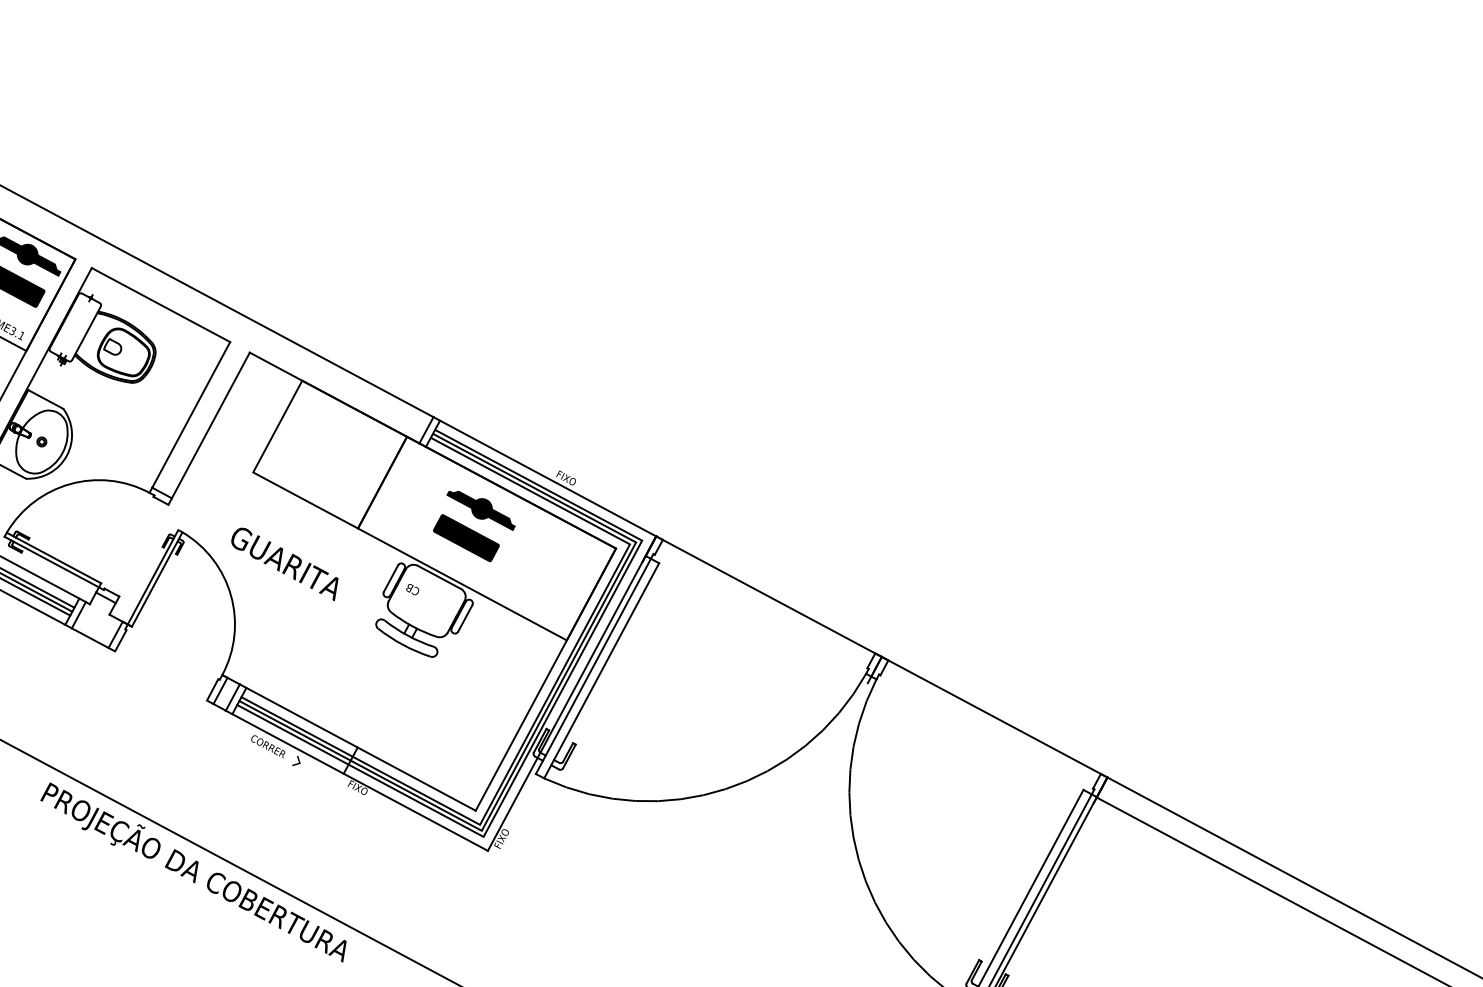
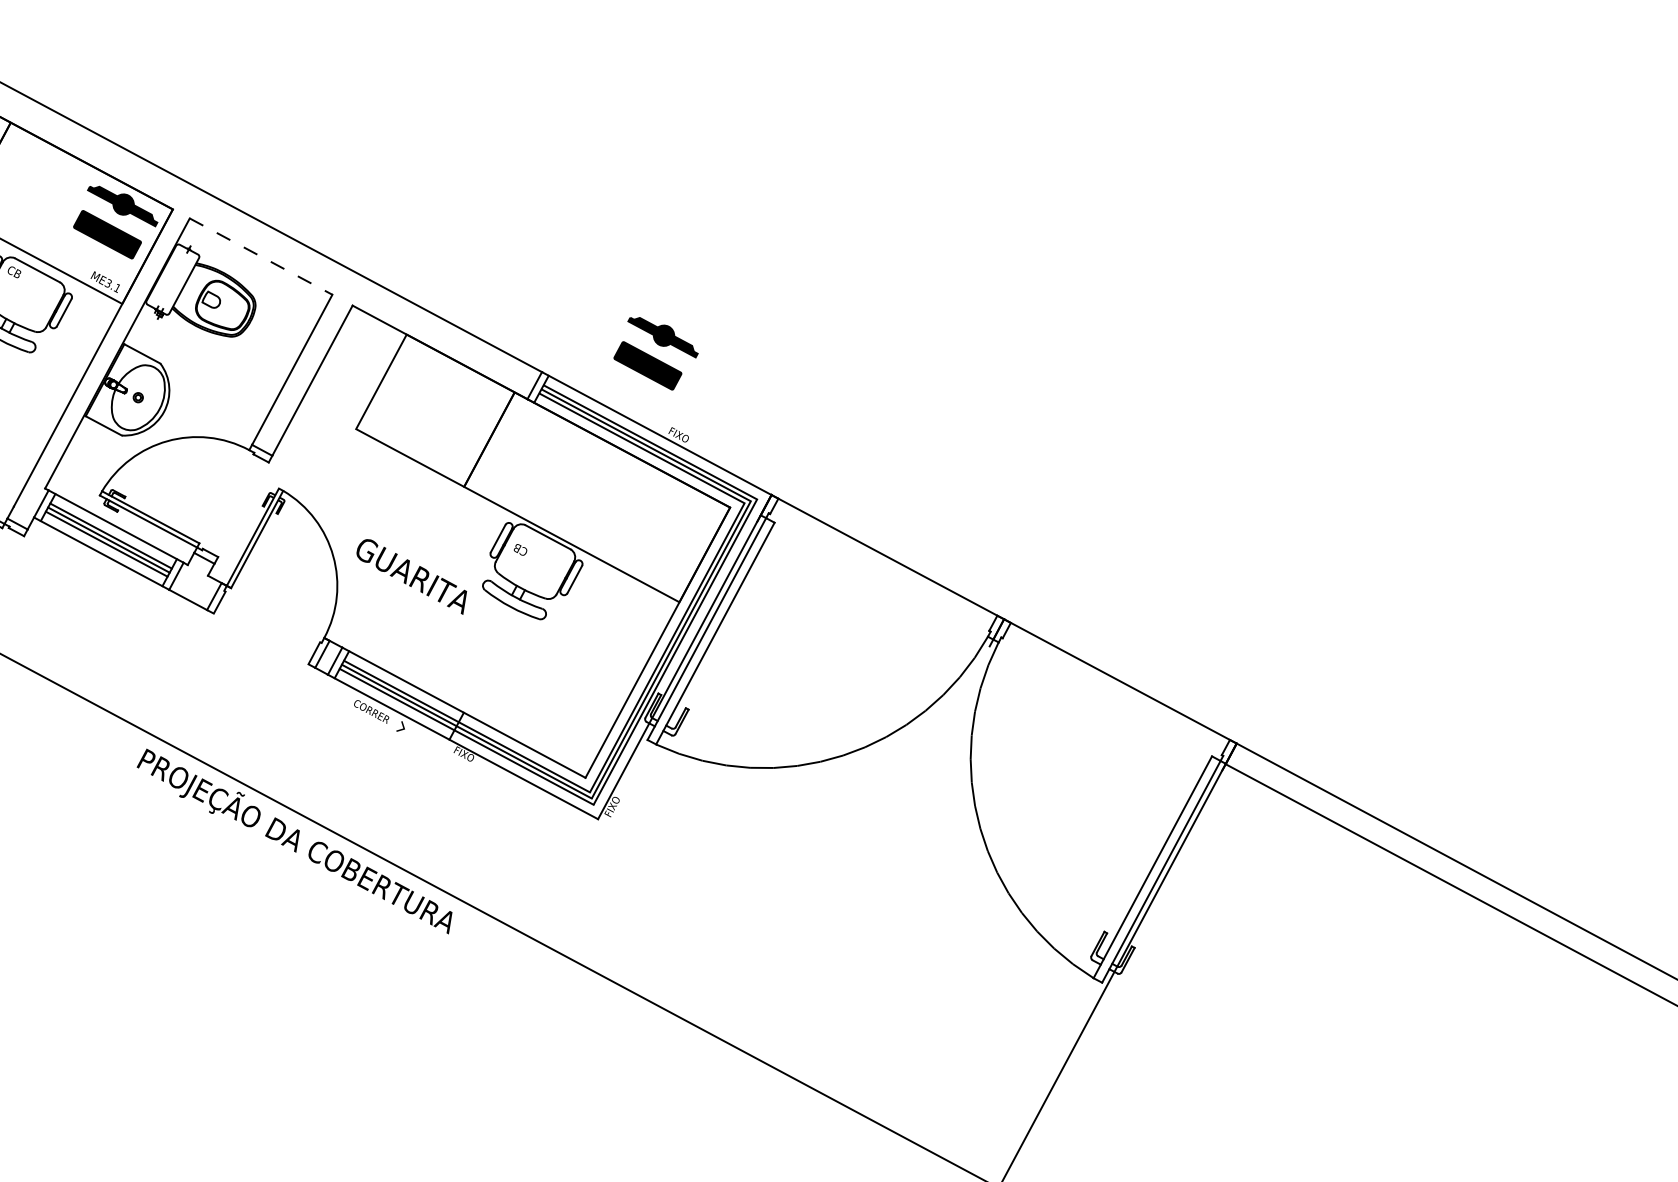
line: (161, 304) -> (261, 256), solid -> dashed
part: (473, 526) -> (655, 353), moved
text: (284, 563) -> (411, 576), moved

